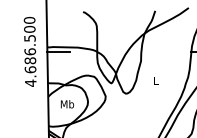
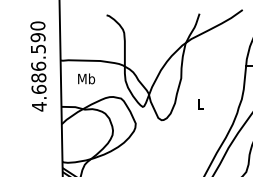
text: (30, 29) -> (38, 37), 4.686.500 -> 4.686.590
line: (58, 51) -> (75, 66), removed
text: (67, 103) -> (86, 78), moved

